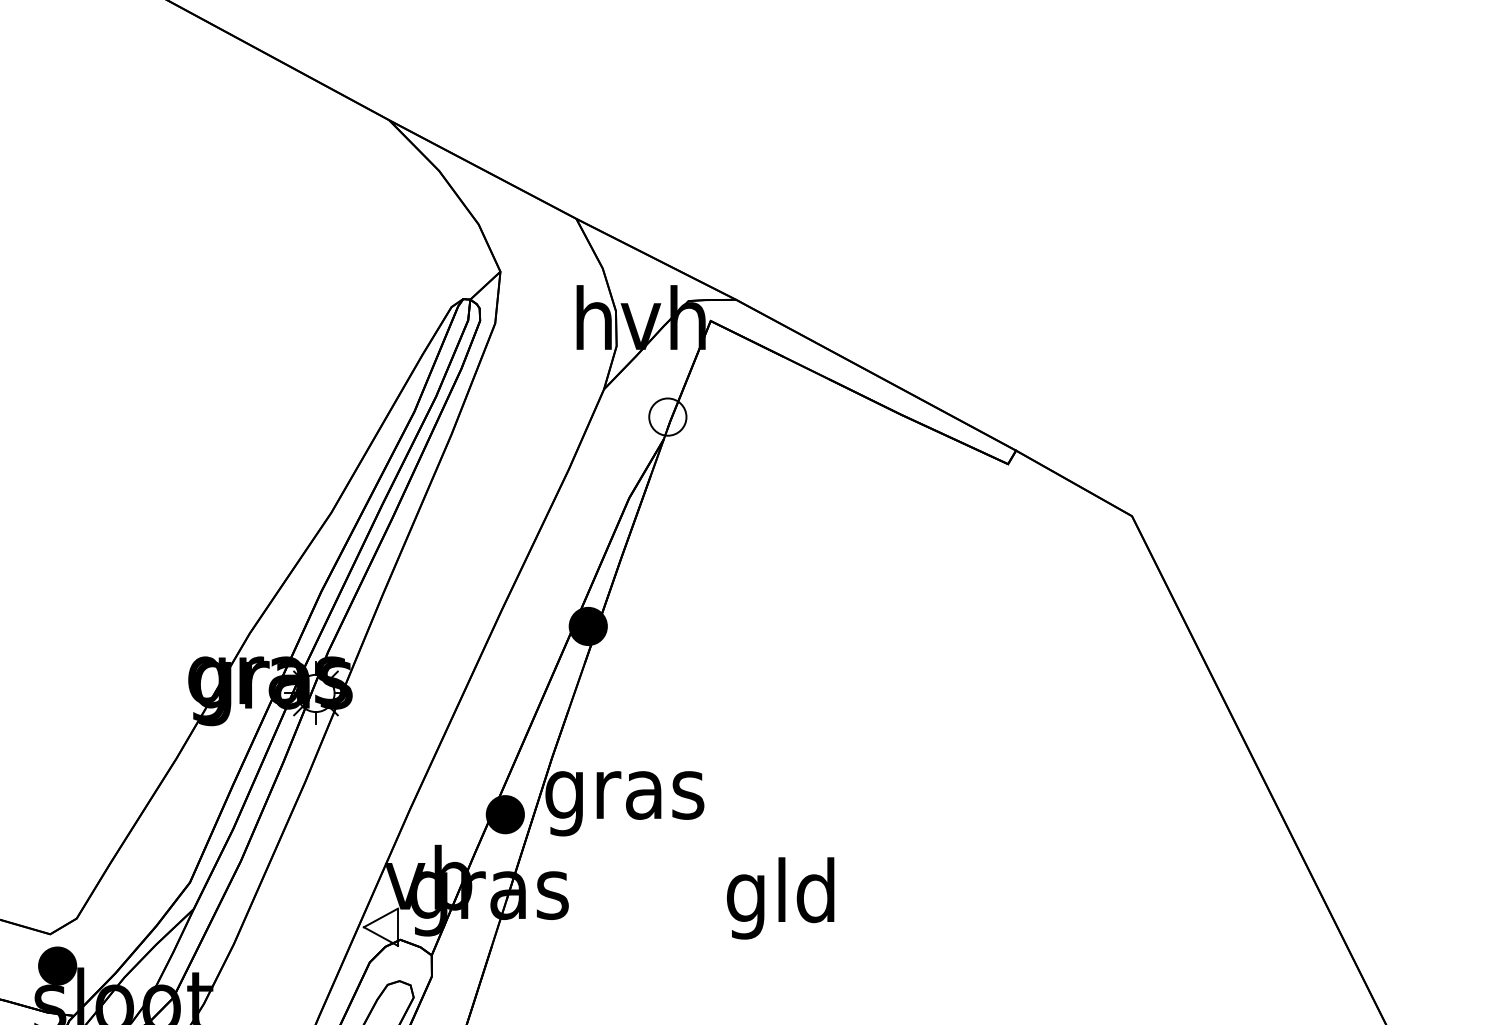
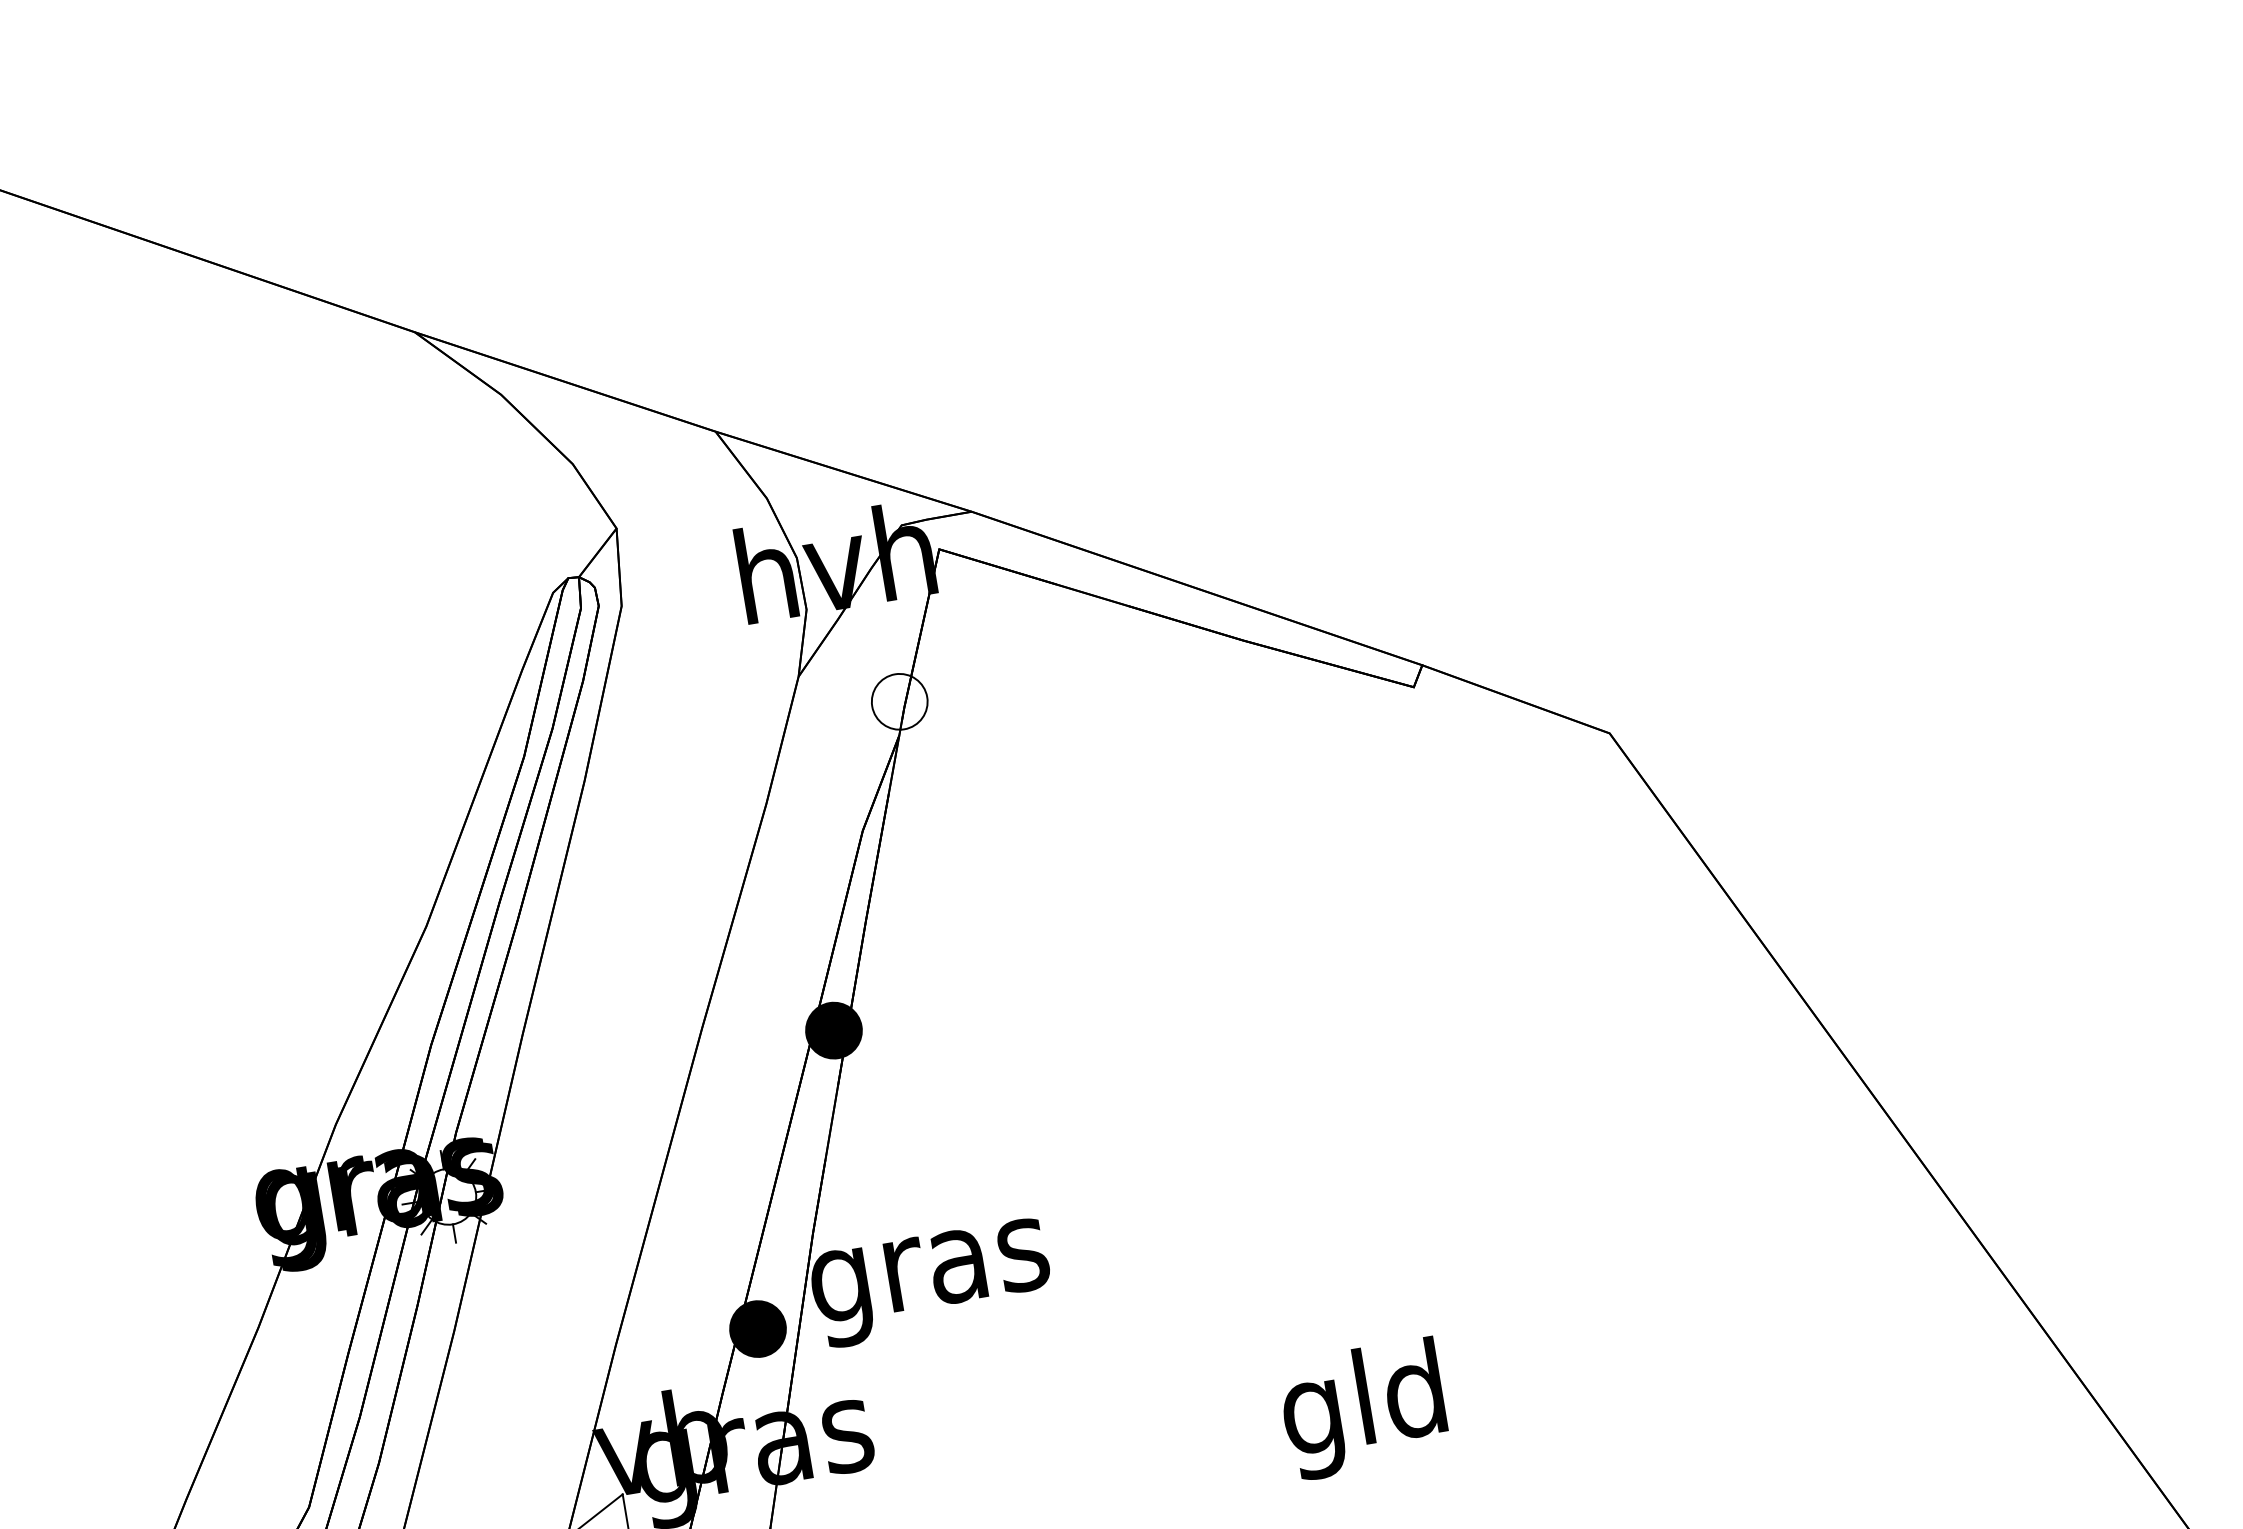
text: (780, 898) -> (1363, 1409), moved

